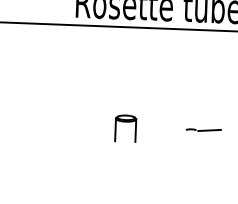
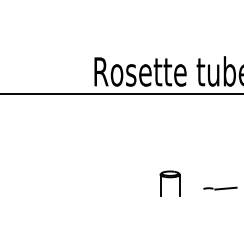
part: (125, 128) -> (169, 183), moved

